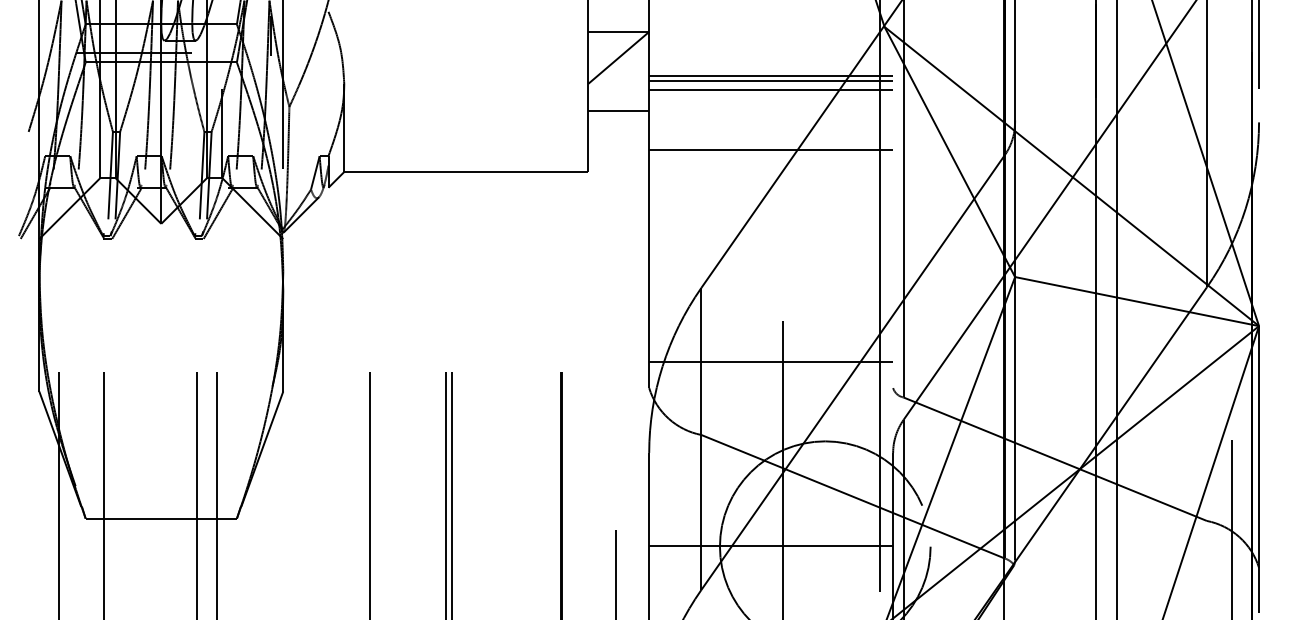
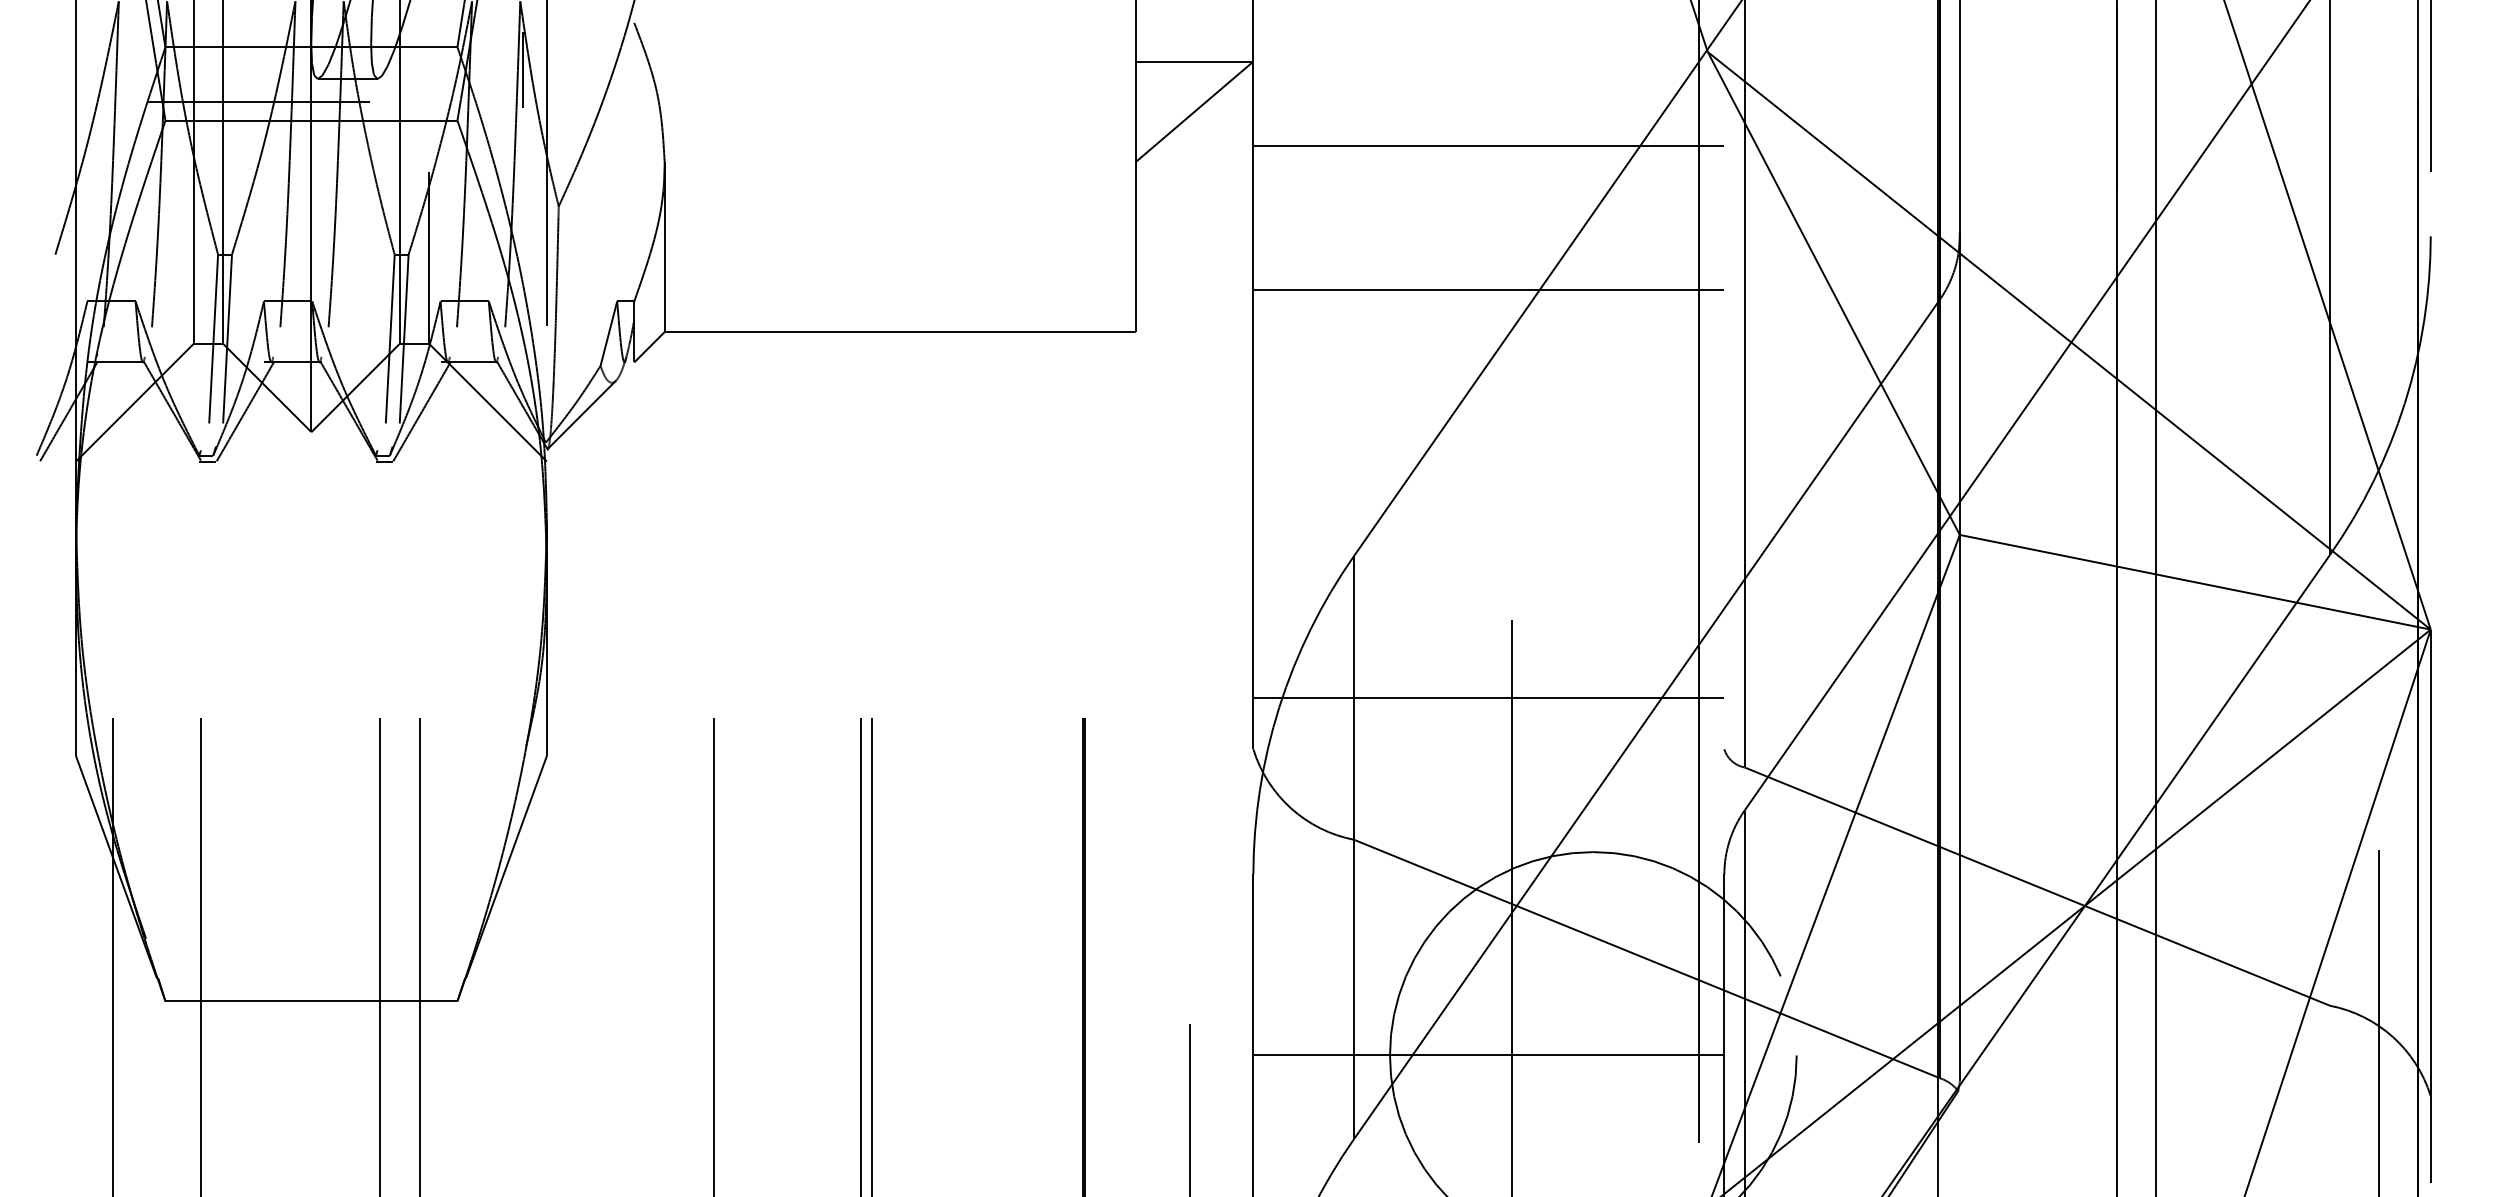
line: (771, 81) -> (1489, 157), removed
line: (771, 90) -> (1489, 174), removed
line: (618, 111) -> (1194, 215), removed

